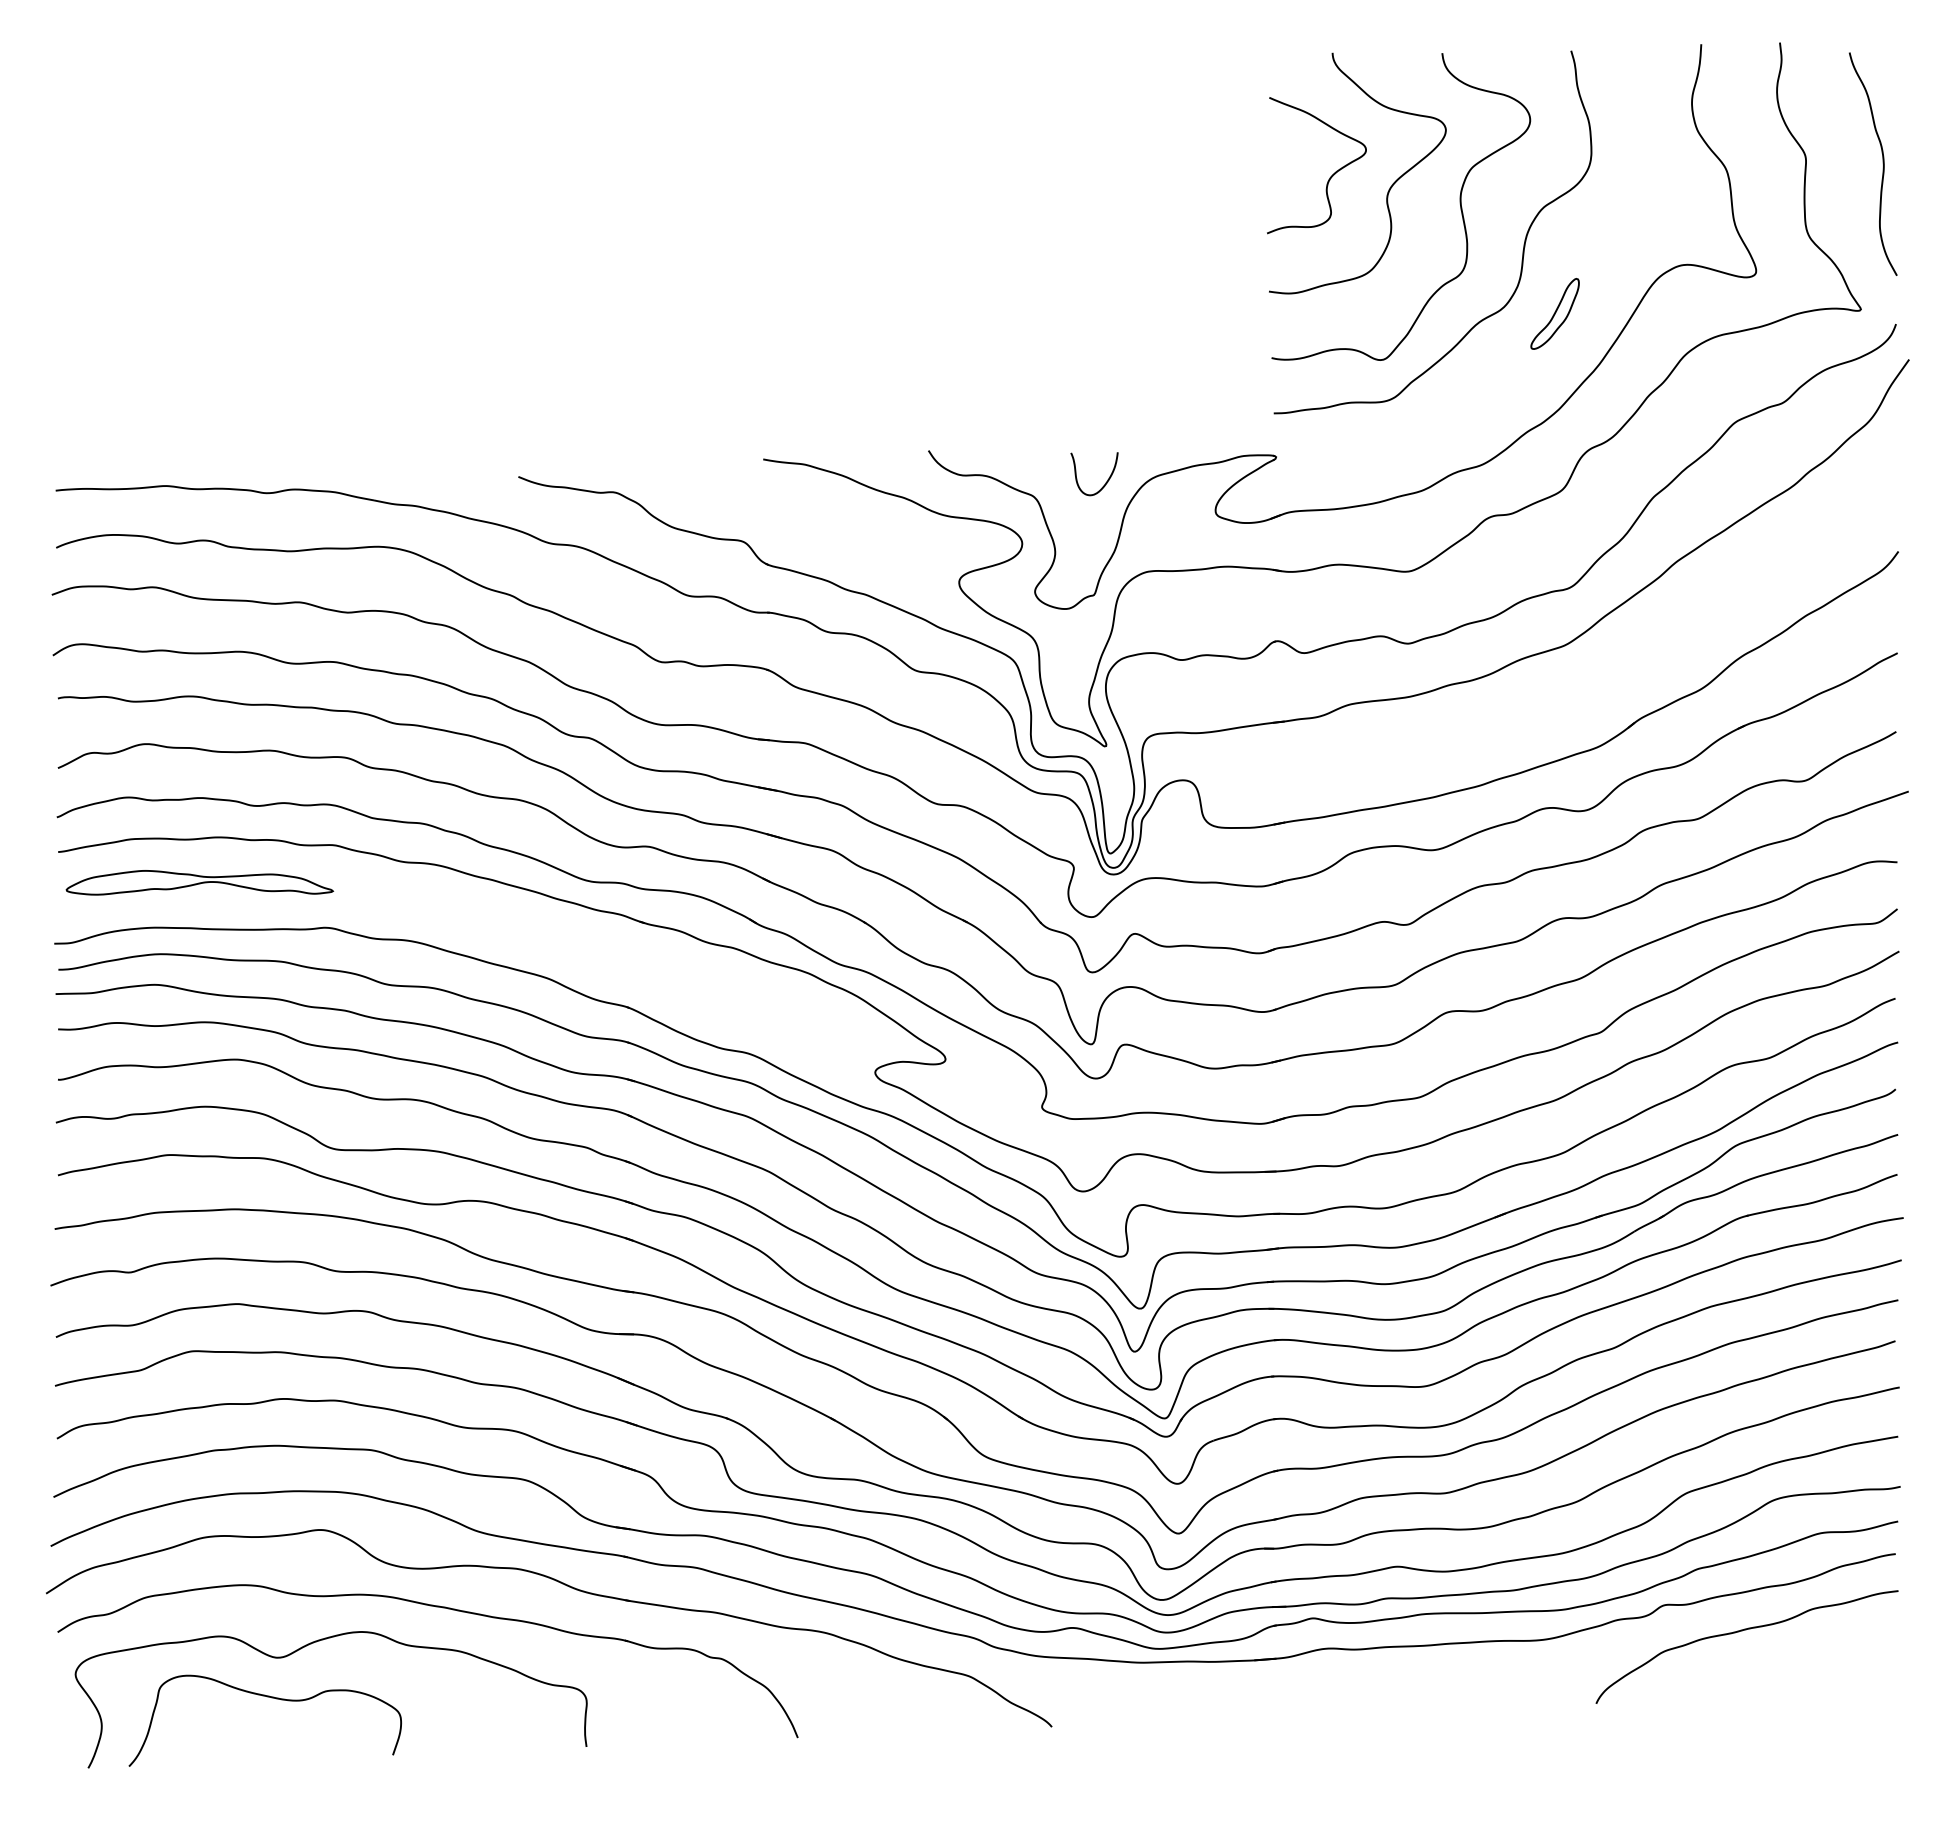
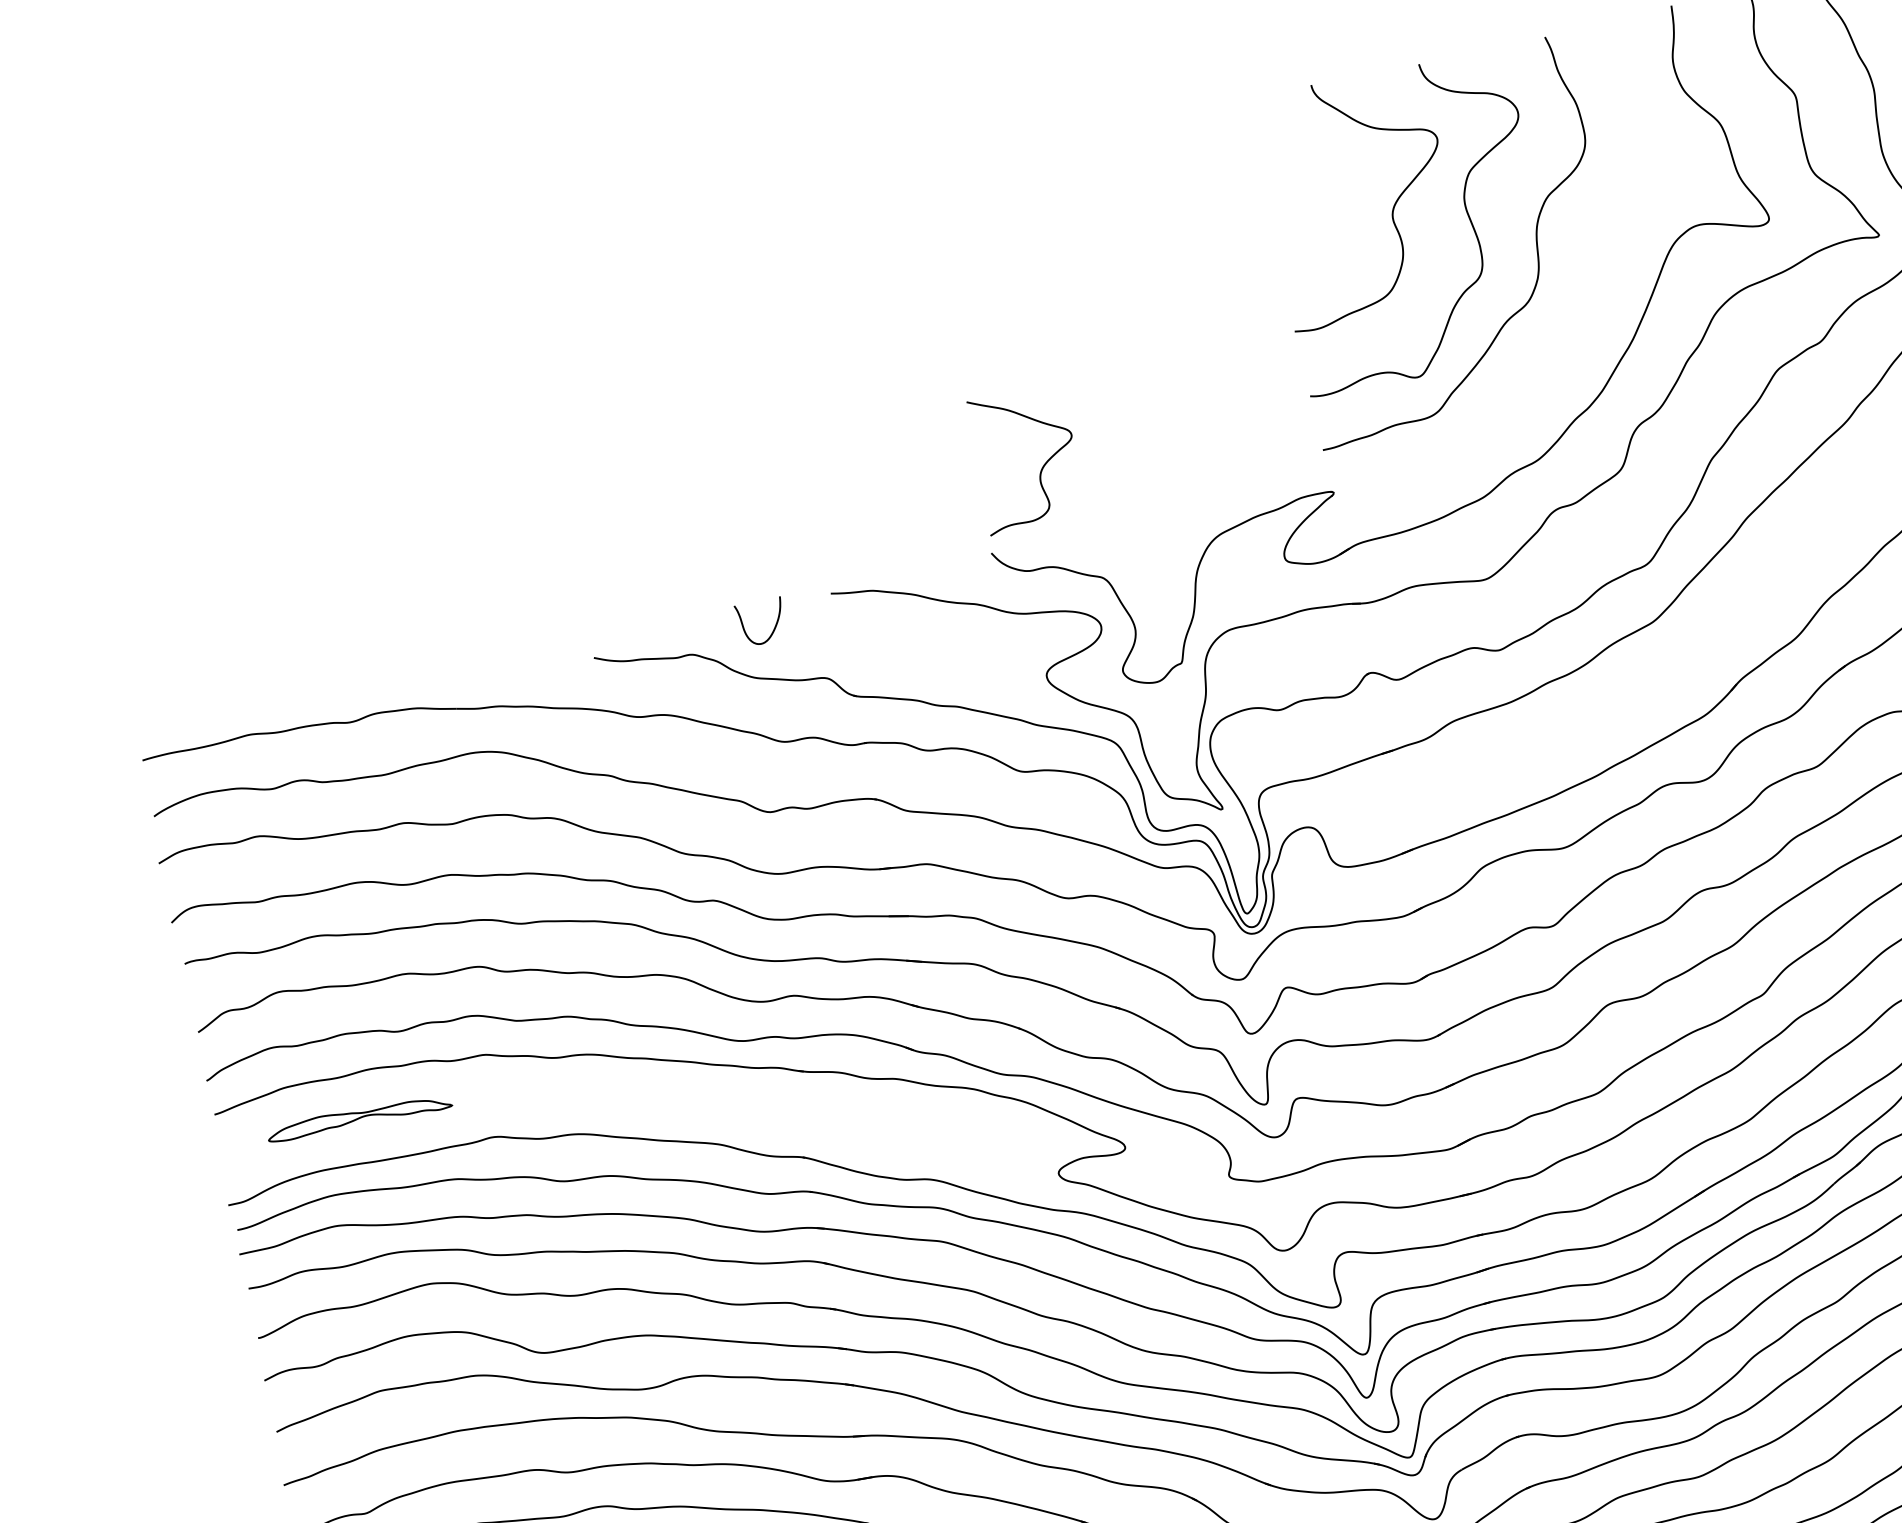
curve: (1329, 177) -> (1040, 468), moved
part: (1554, 313) -> (1579, 298), removed
curve: (1105, 482) -> (773, 628), moved
part: (199, 882) -> (359, 1117), size x0.7

